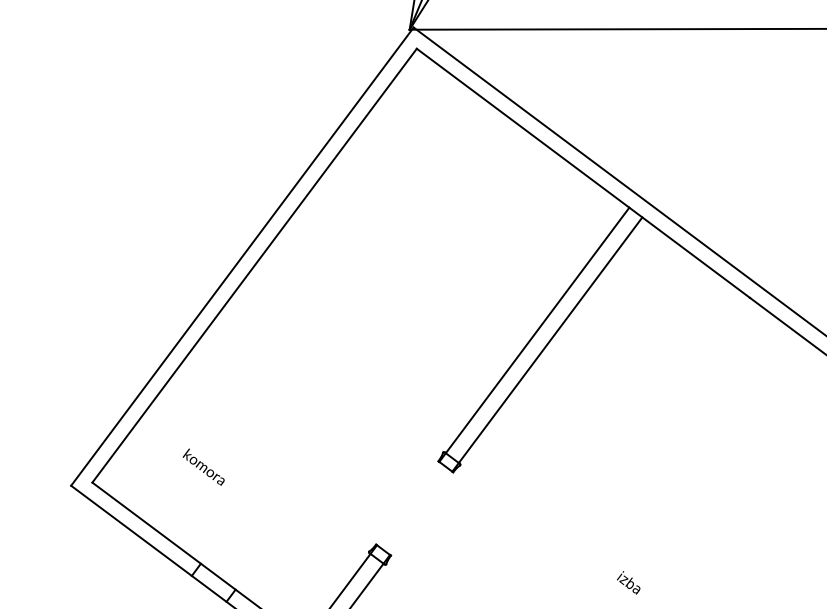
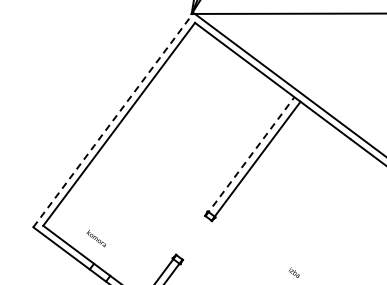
line: (242, 257) -> (113, 120), solid -> dashed
line: (535, 334) -> (250, 156), solid -> dashed
text: (203, 466) -> (96, 238), moved

